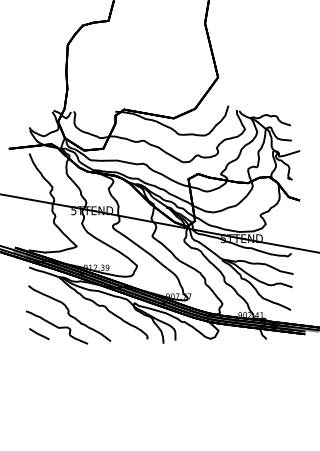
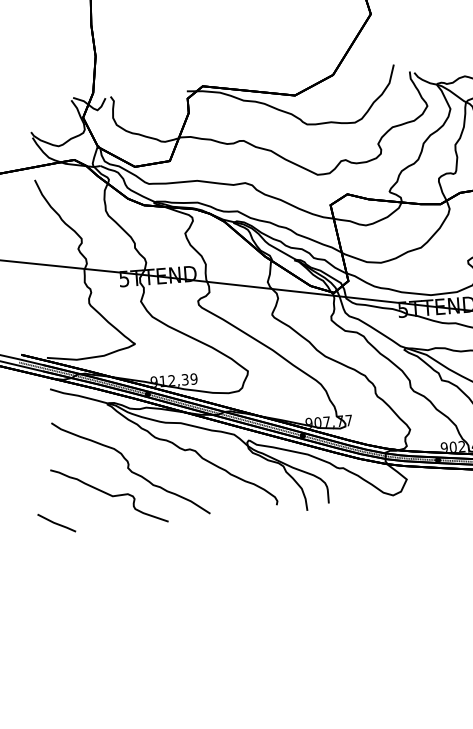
line: (39, 334) -> (57, 523), moved

